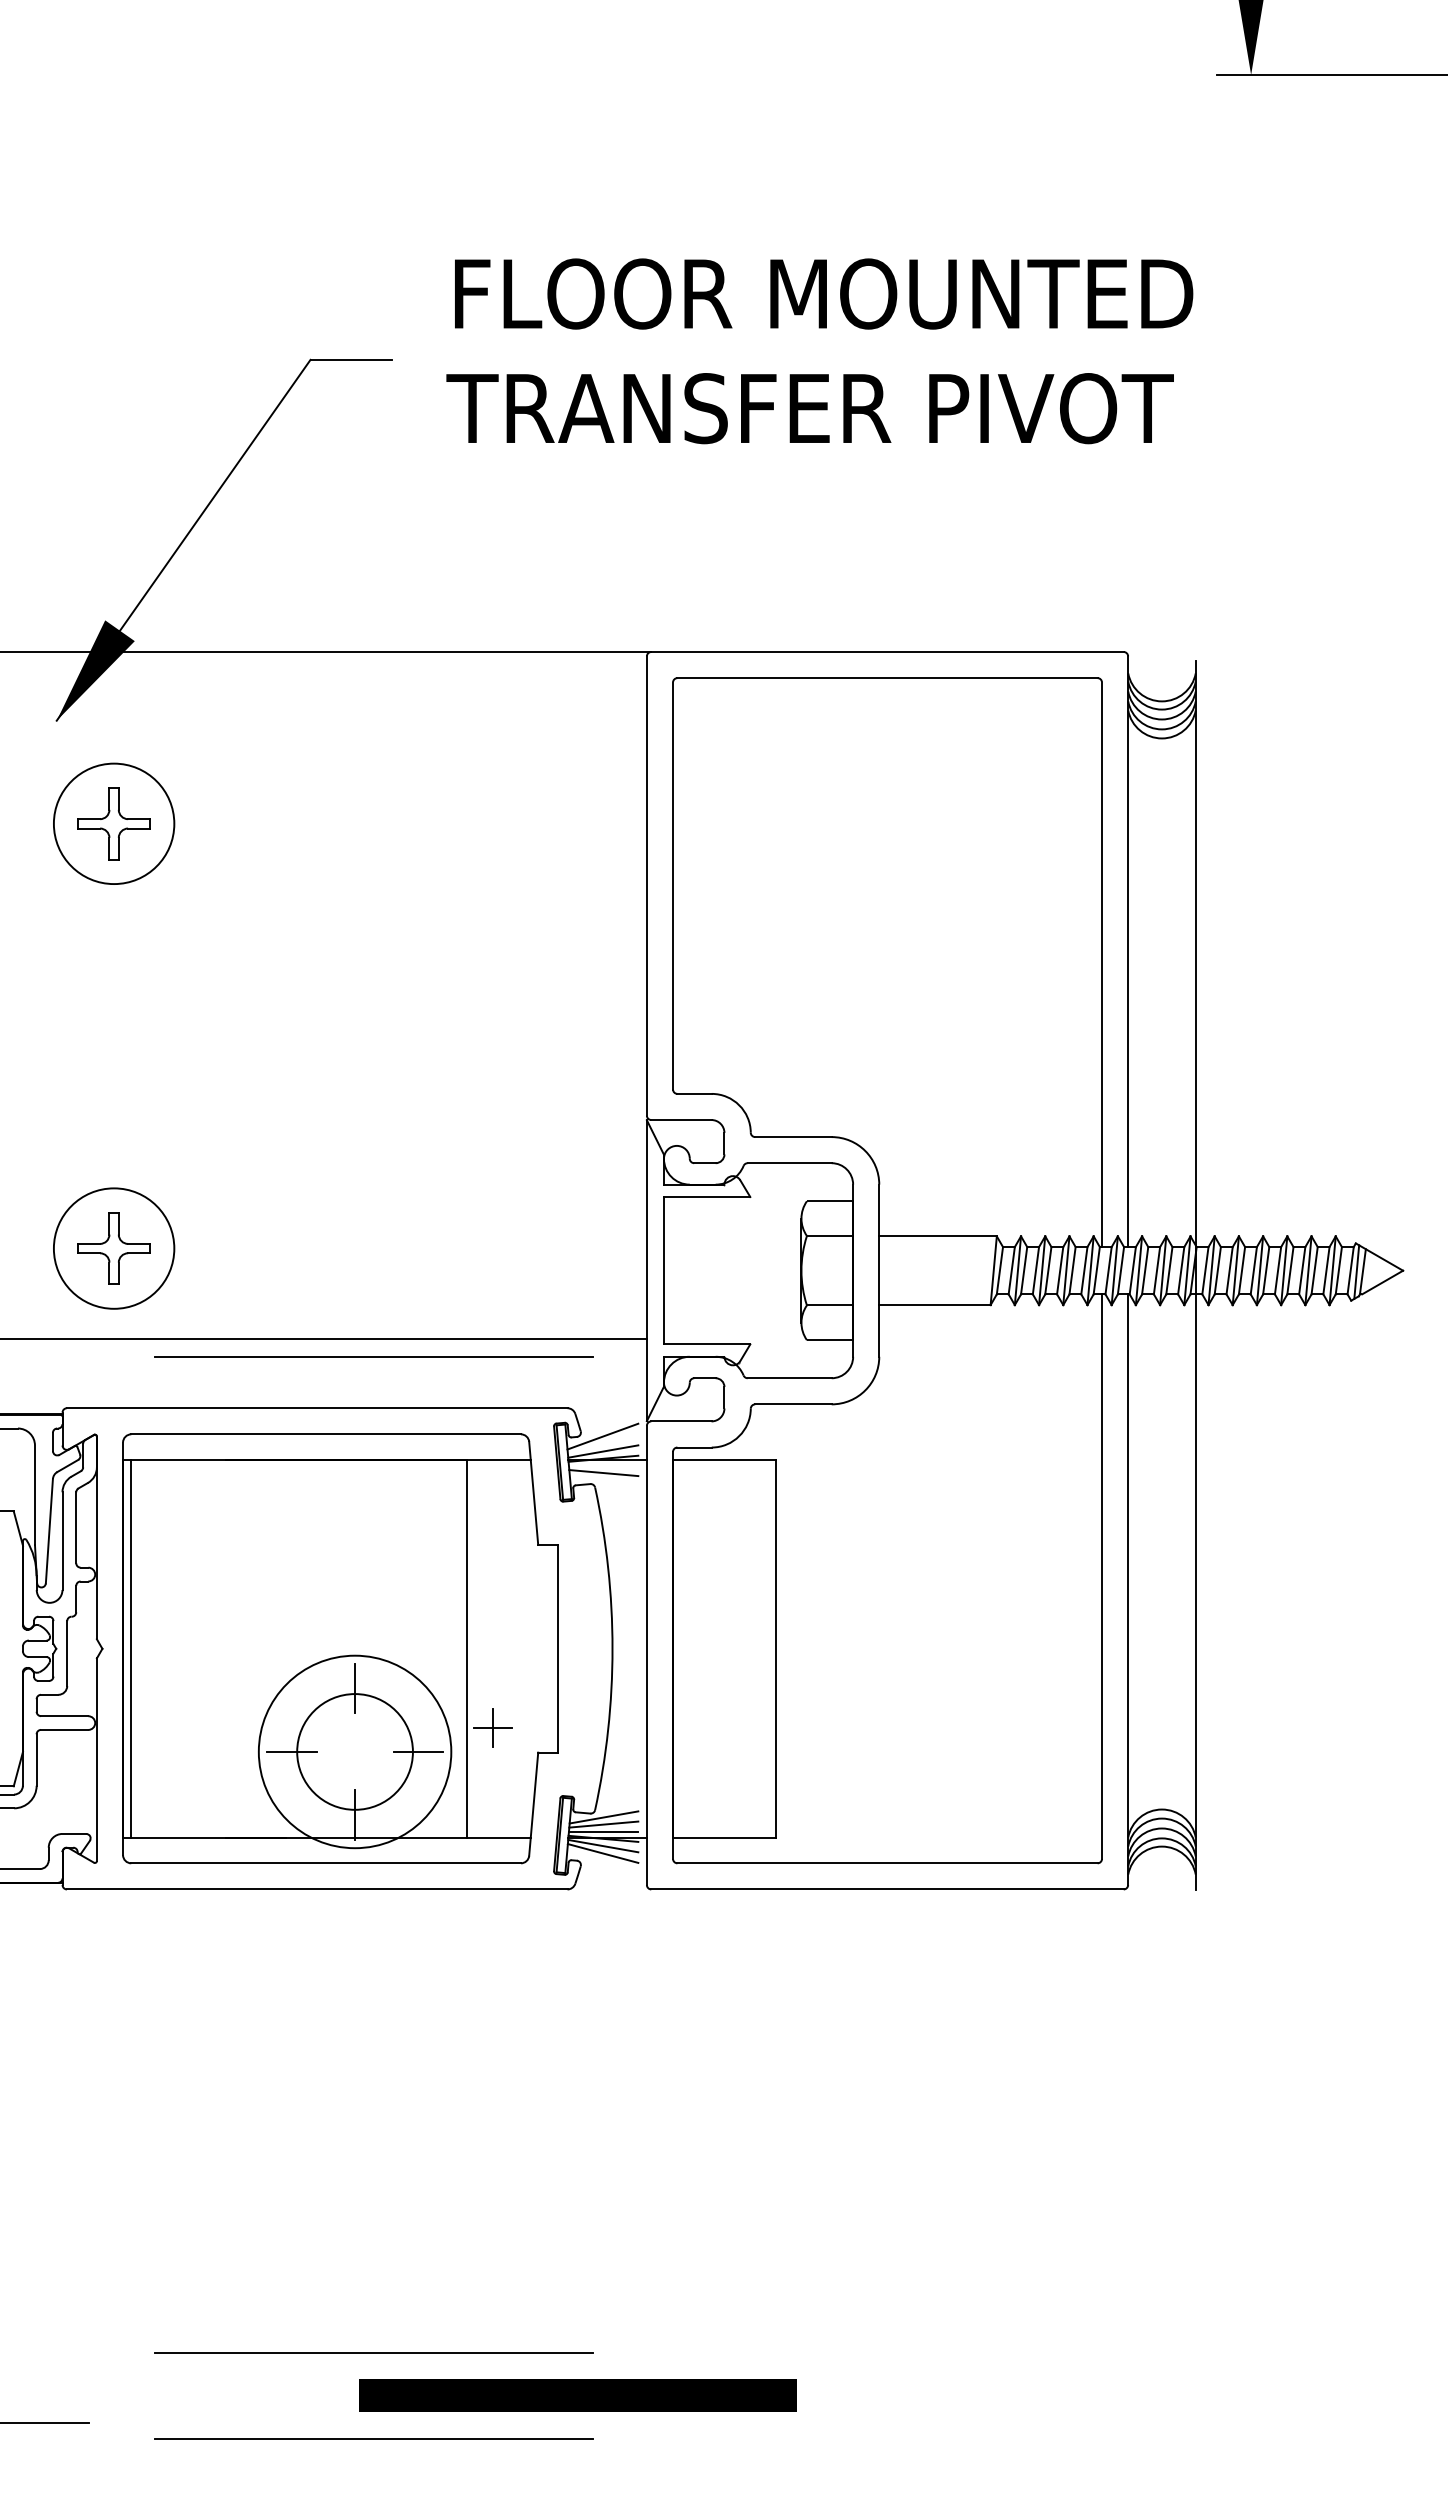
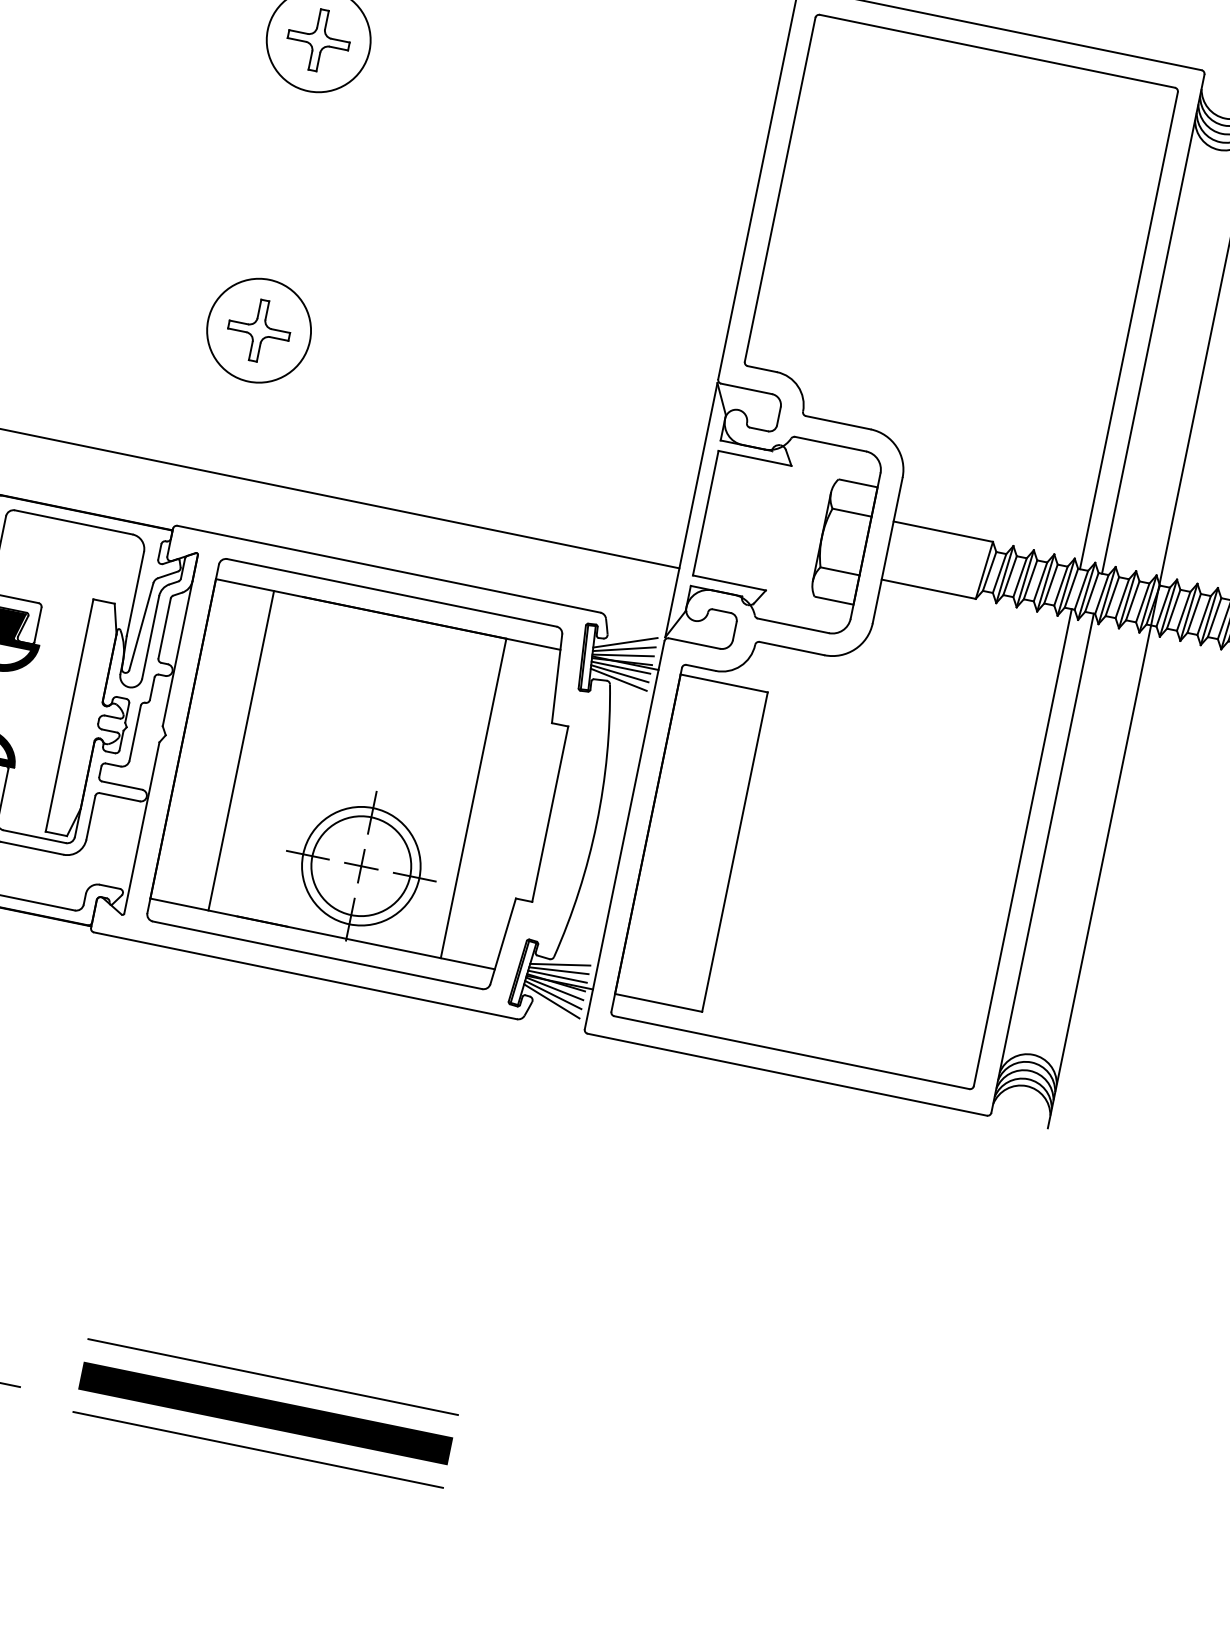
part: (114, 1248) -> (259, 330), moved
line: (373, 1356) -> (445, 535), removed
line: (602, 1443) -> (623, 648), added
line: (603, 1465) -> (620, 667), added
line: (603, 1480) -> (618, 679), added
line: (130, 1648) -> (241, 750), moved
part: (492, 1727) -> (360, 865), moved
circle: (354, 1751) -> (360, 865), size x0.71
line: (602, 1860) -> (551, 1000), added
line: (577, 2395) -> (265, 1413), moved

